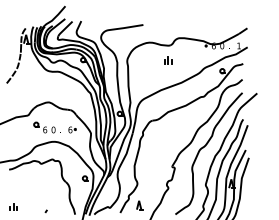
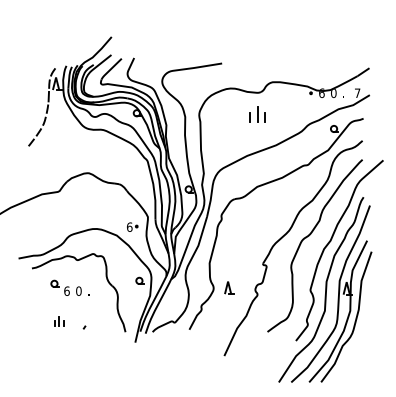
text: (238, 45) -> (357, 92), 1 -> 7
part: (168, 60) -> (257, 113), size x1.6
part: (46, 127) -> (69, 287), moved
part: (72, 129) -> (132, 226), moved
part: (140, 205) -> (229, 287), moved
part: (13, 207) -> (59, 321), moved

